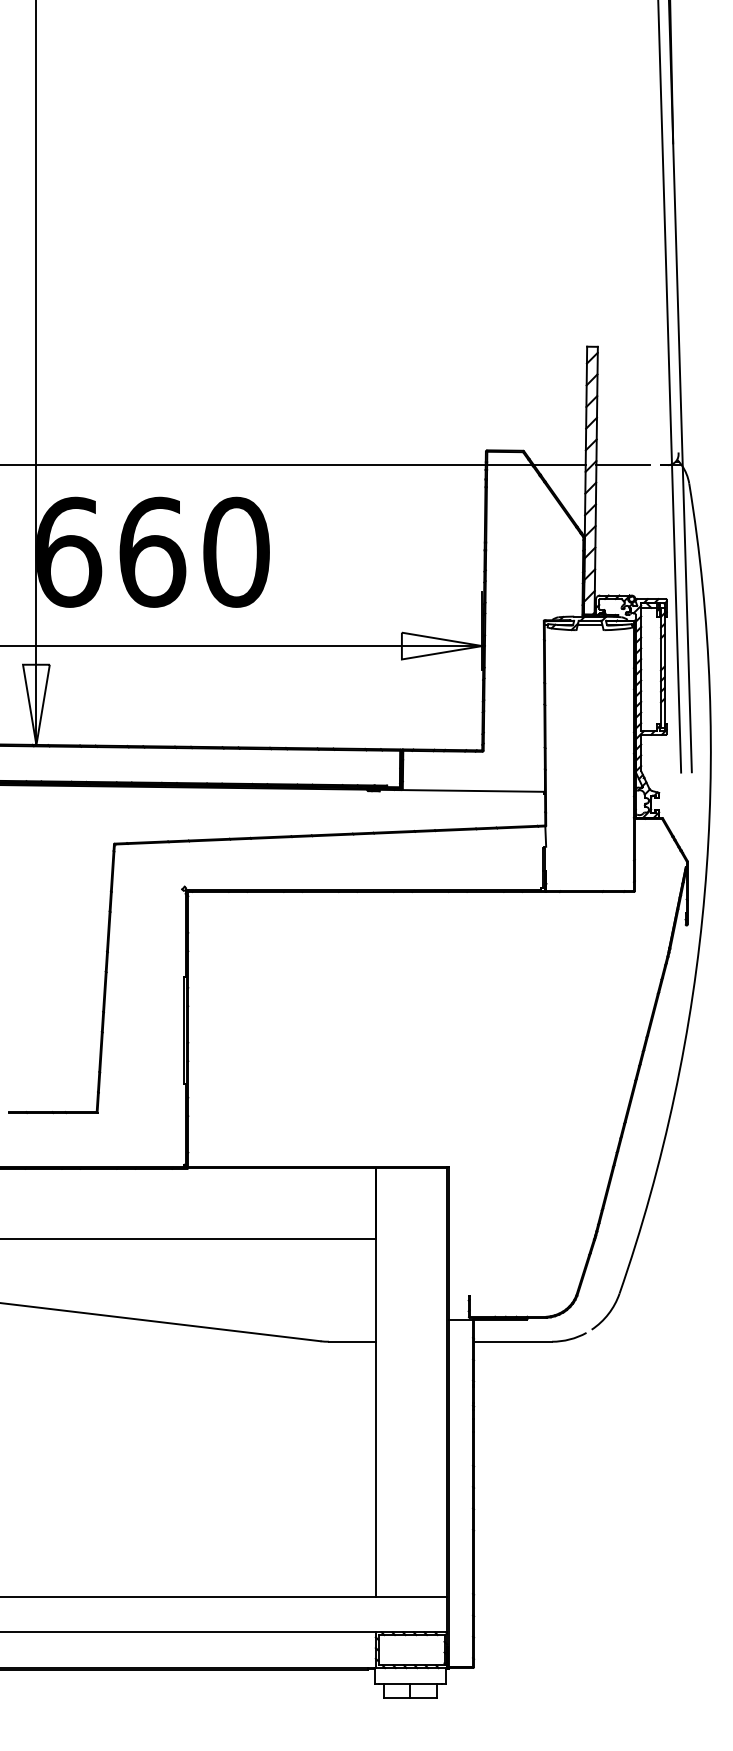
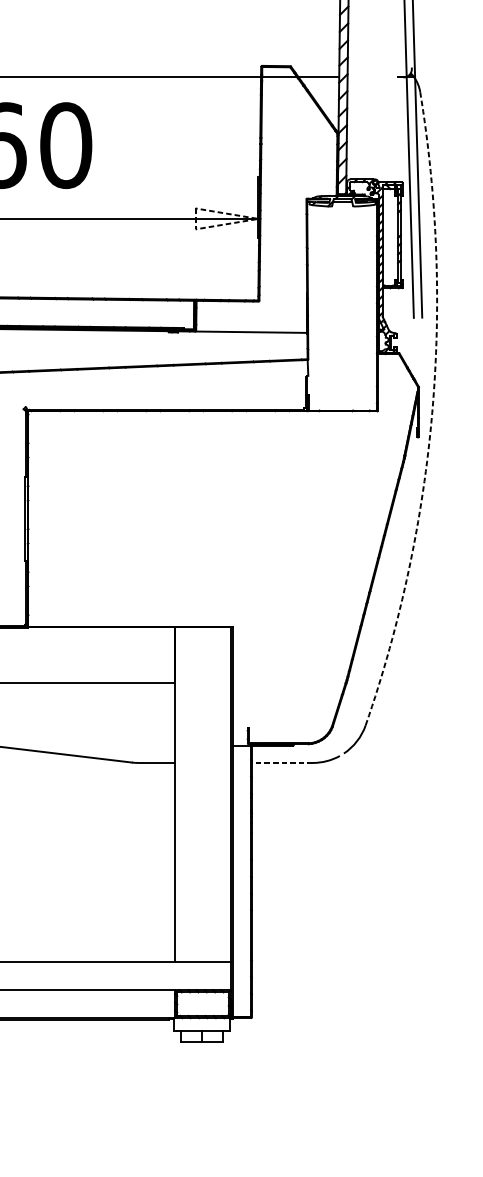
line: (623, 465) -> (368, 77), removed
line: (469, 648) -> (248, 220), solid -> dashed
arc: (704, 893) -> (432, 412), solid -> dashed
line: (513, 1341) -> (282, 762), solid -> dashed

